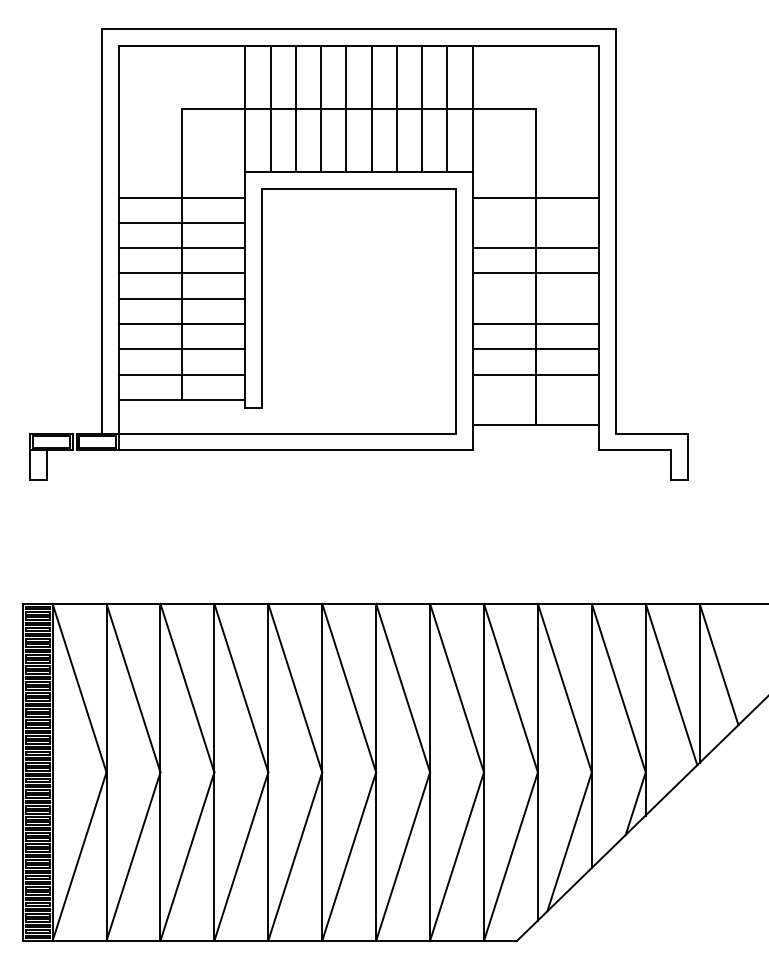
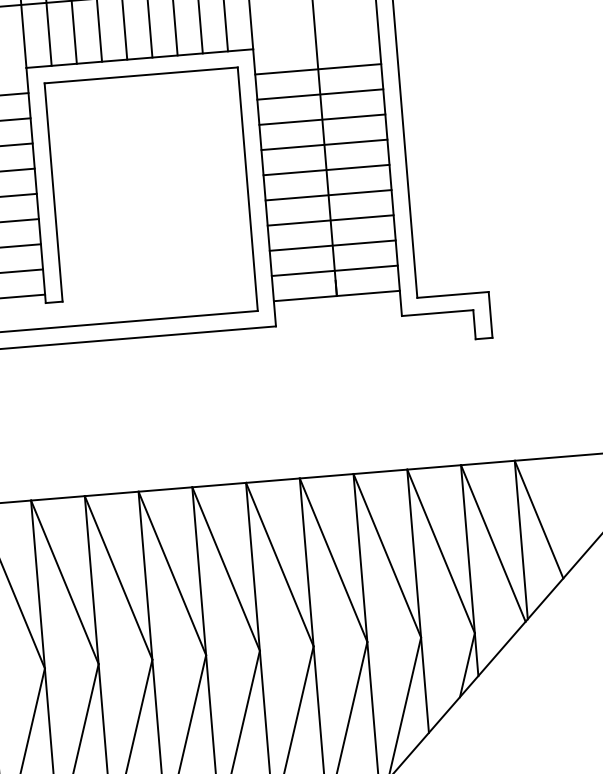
line: (535, 222) -> (319, 94), added
line: (535, 298) -> (326, 169), added
line: (535, 399) -> (334, 270), added

